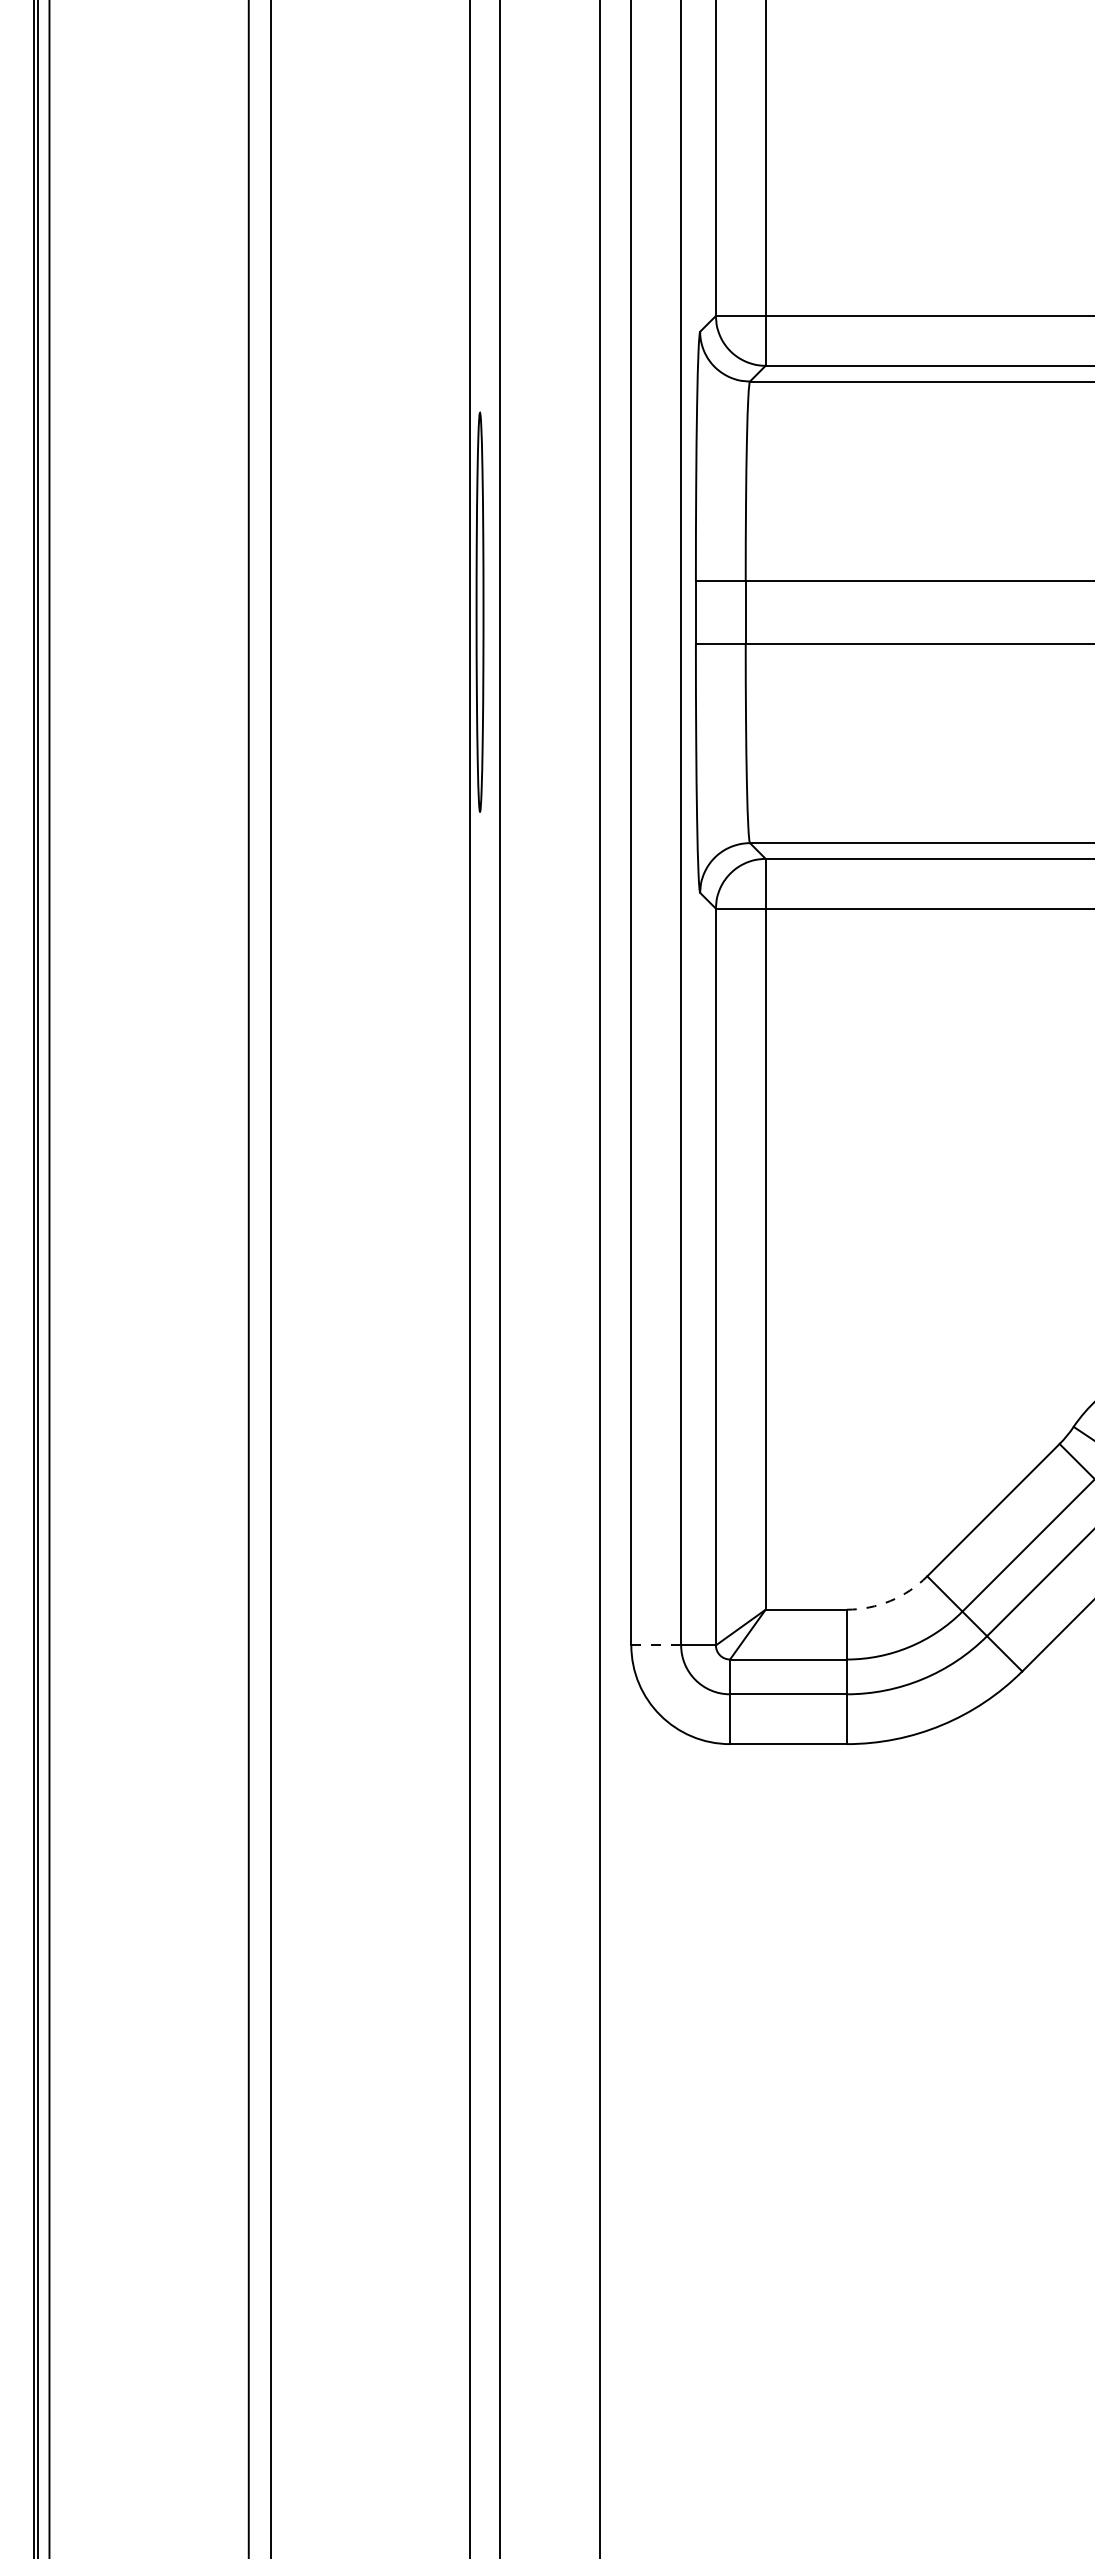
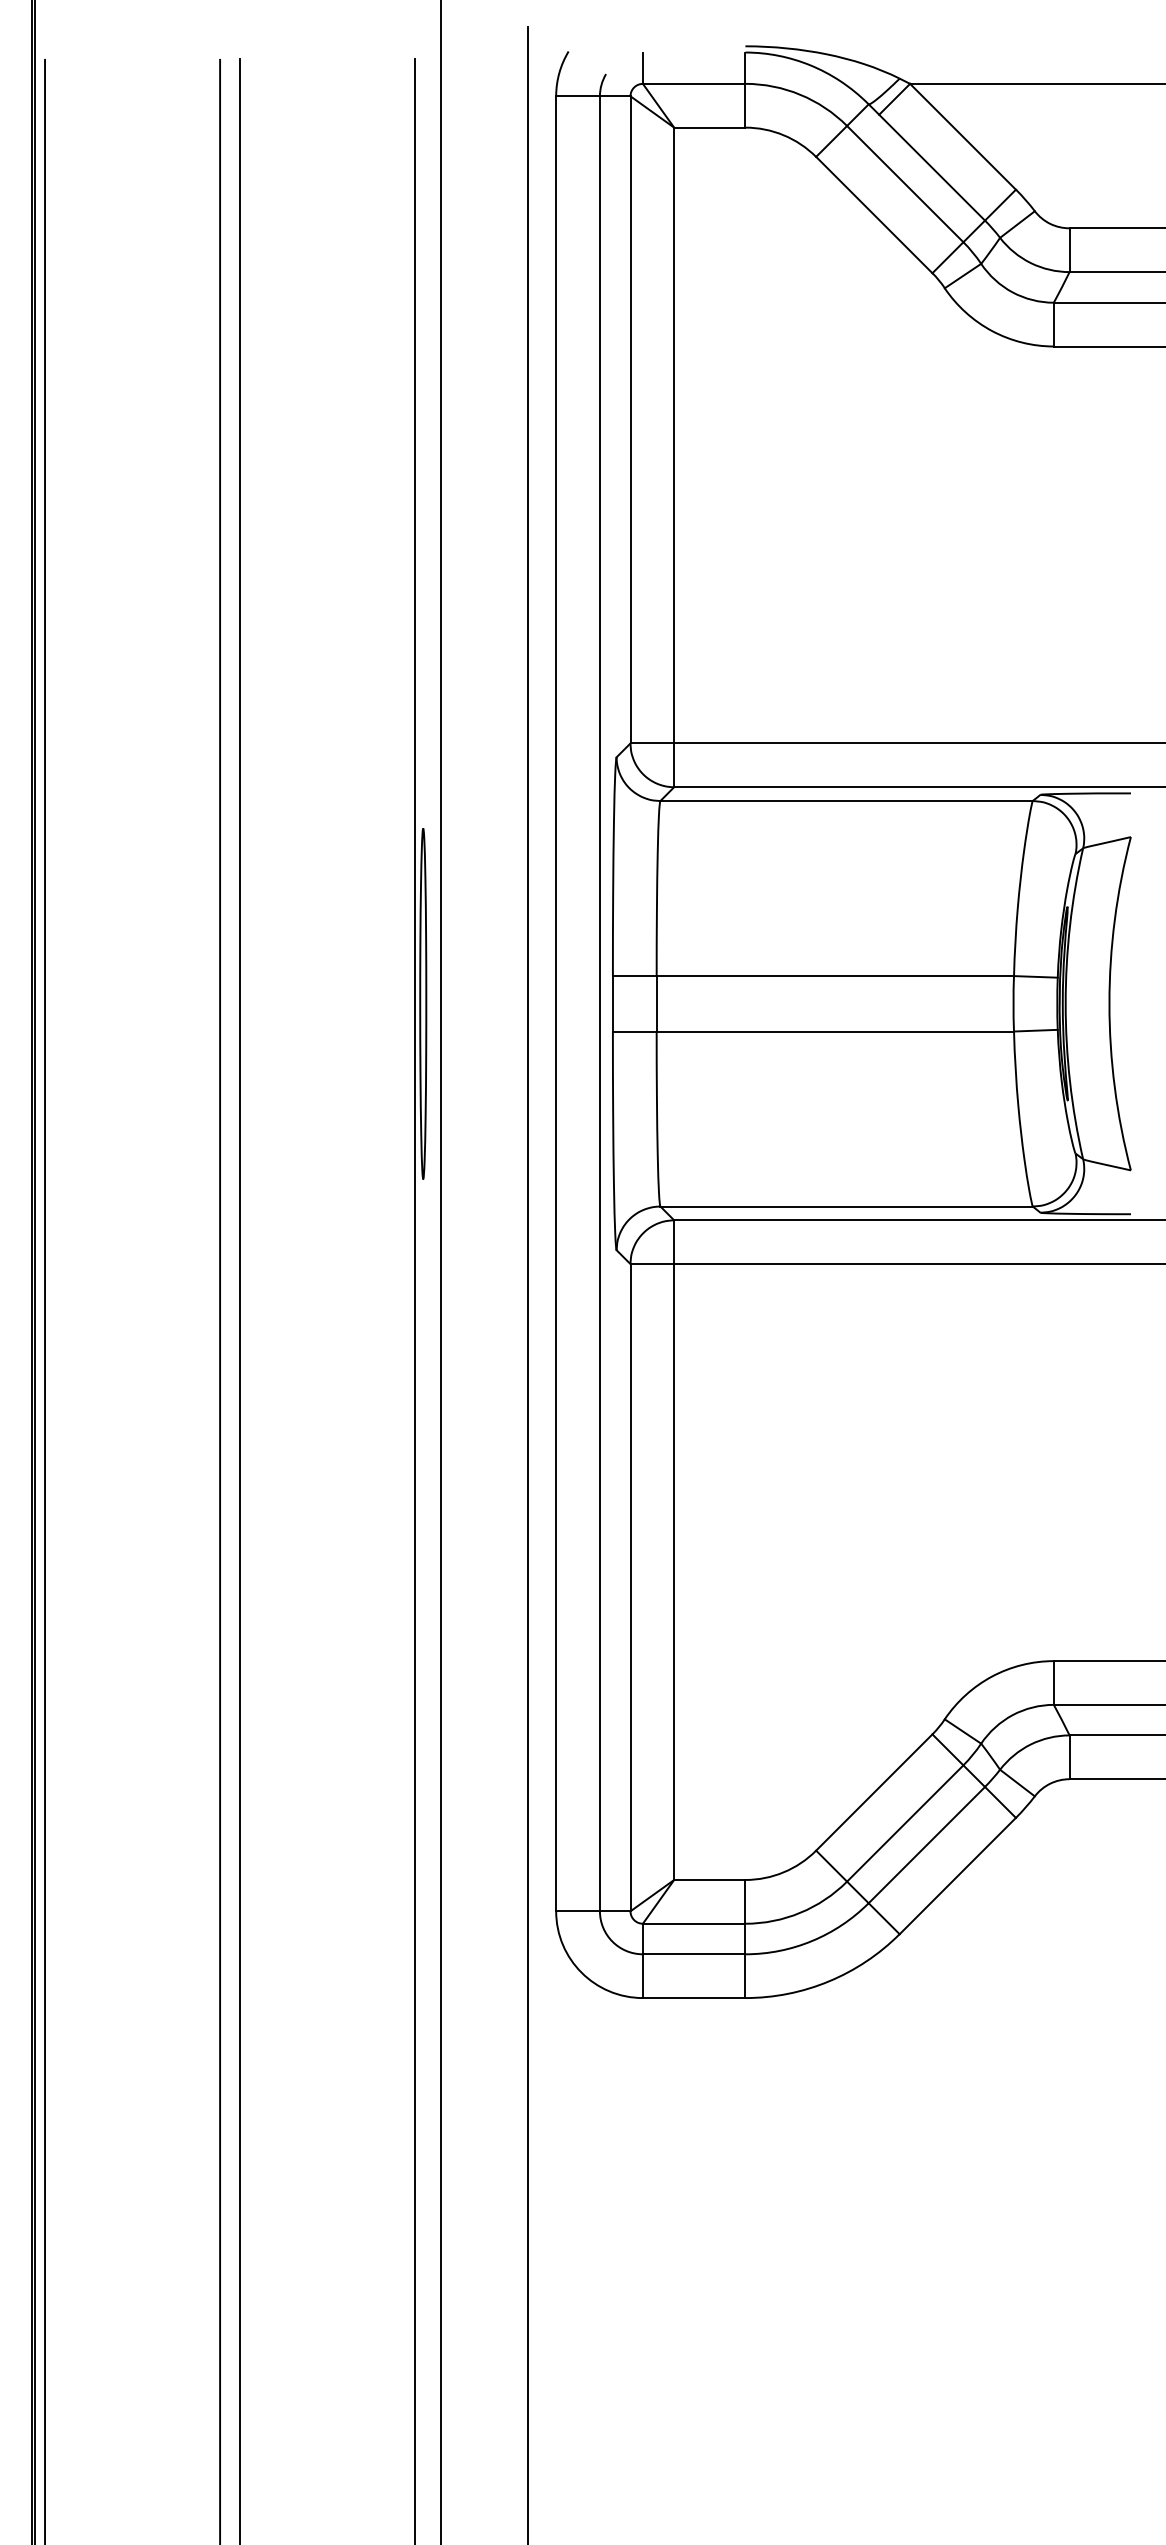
arc: (890, 1601) -> (783, 1872), dashed -> solid
line: (655, 1645) -> (577, 1911), dashed -> solid

